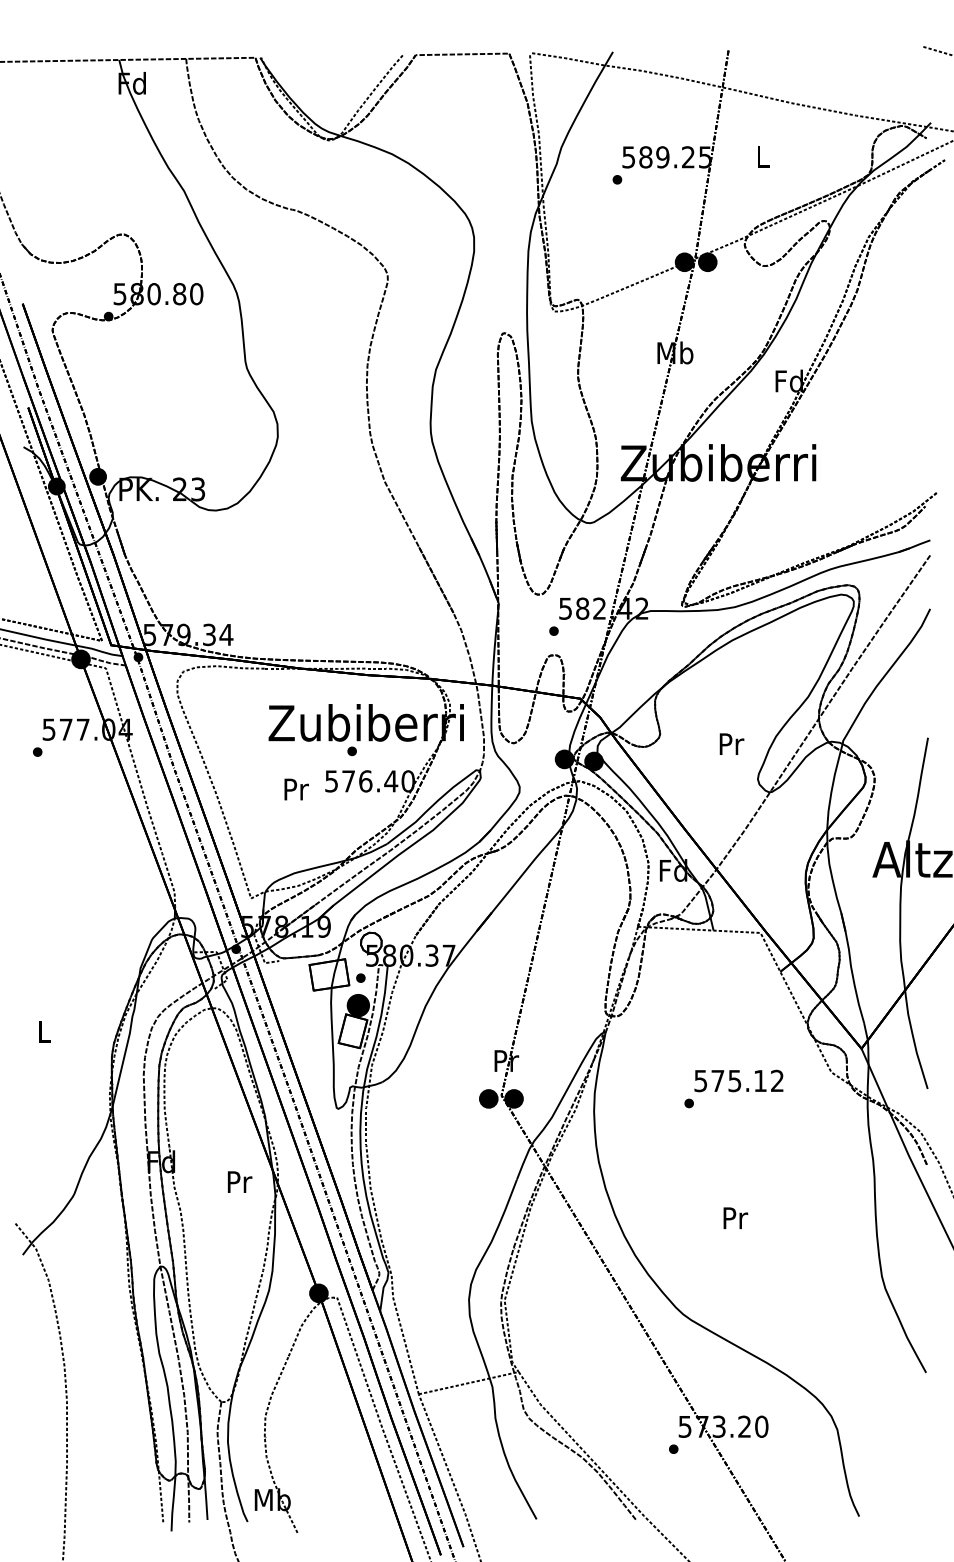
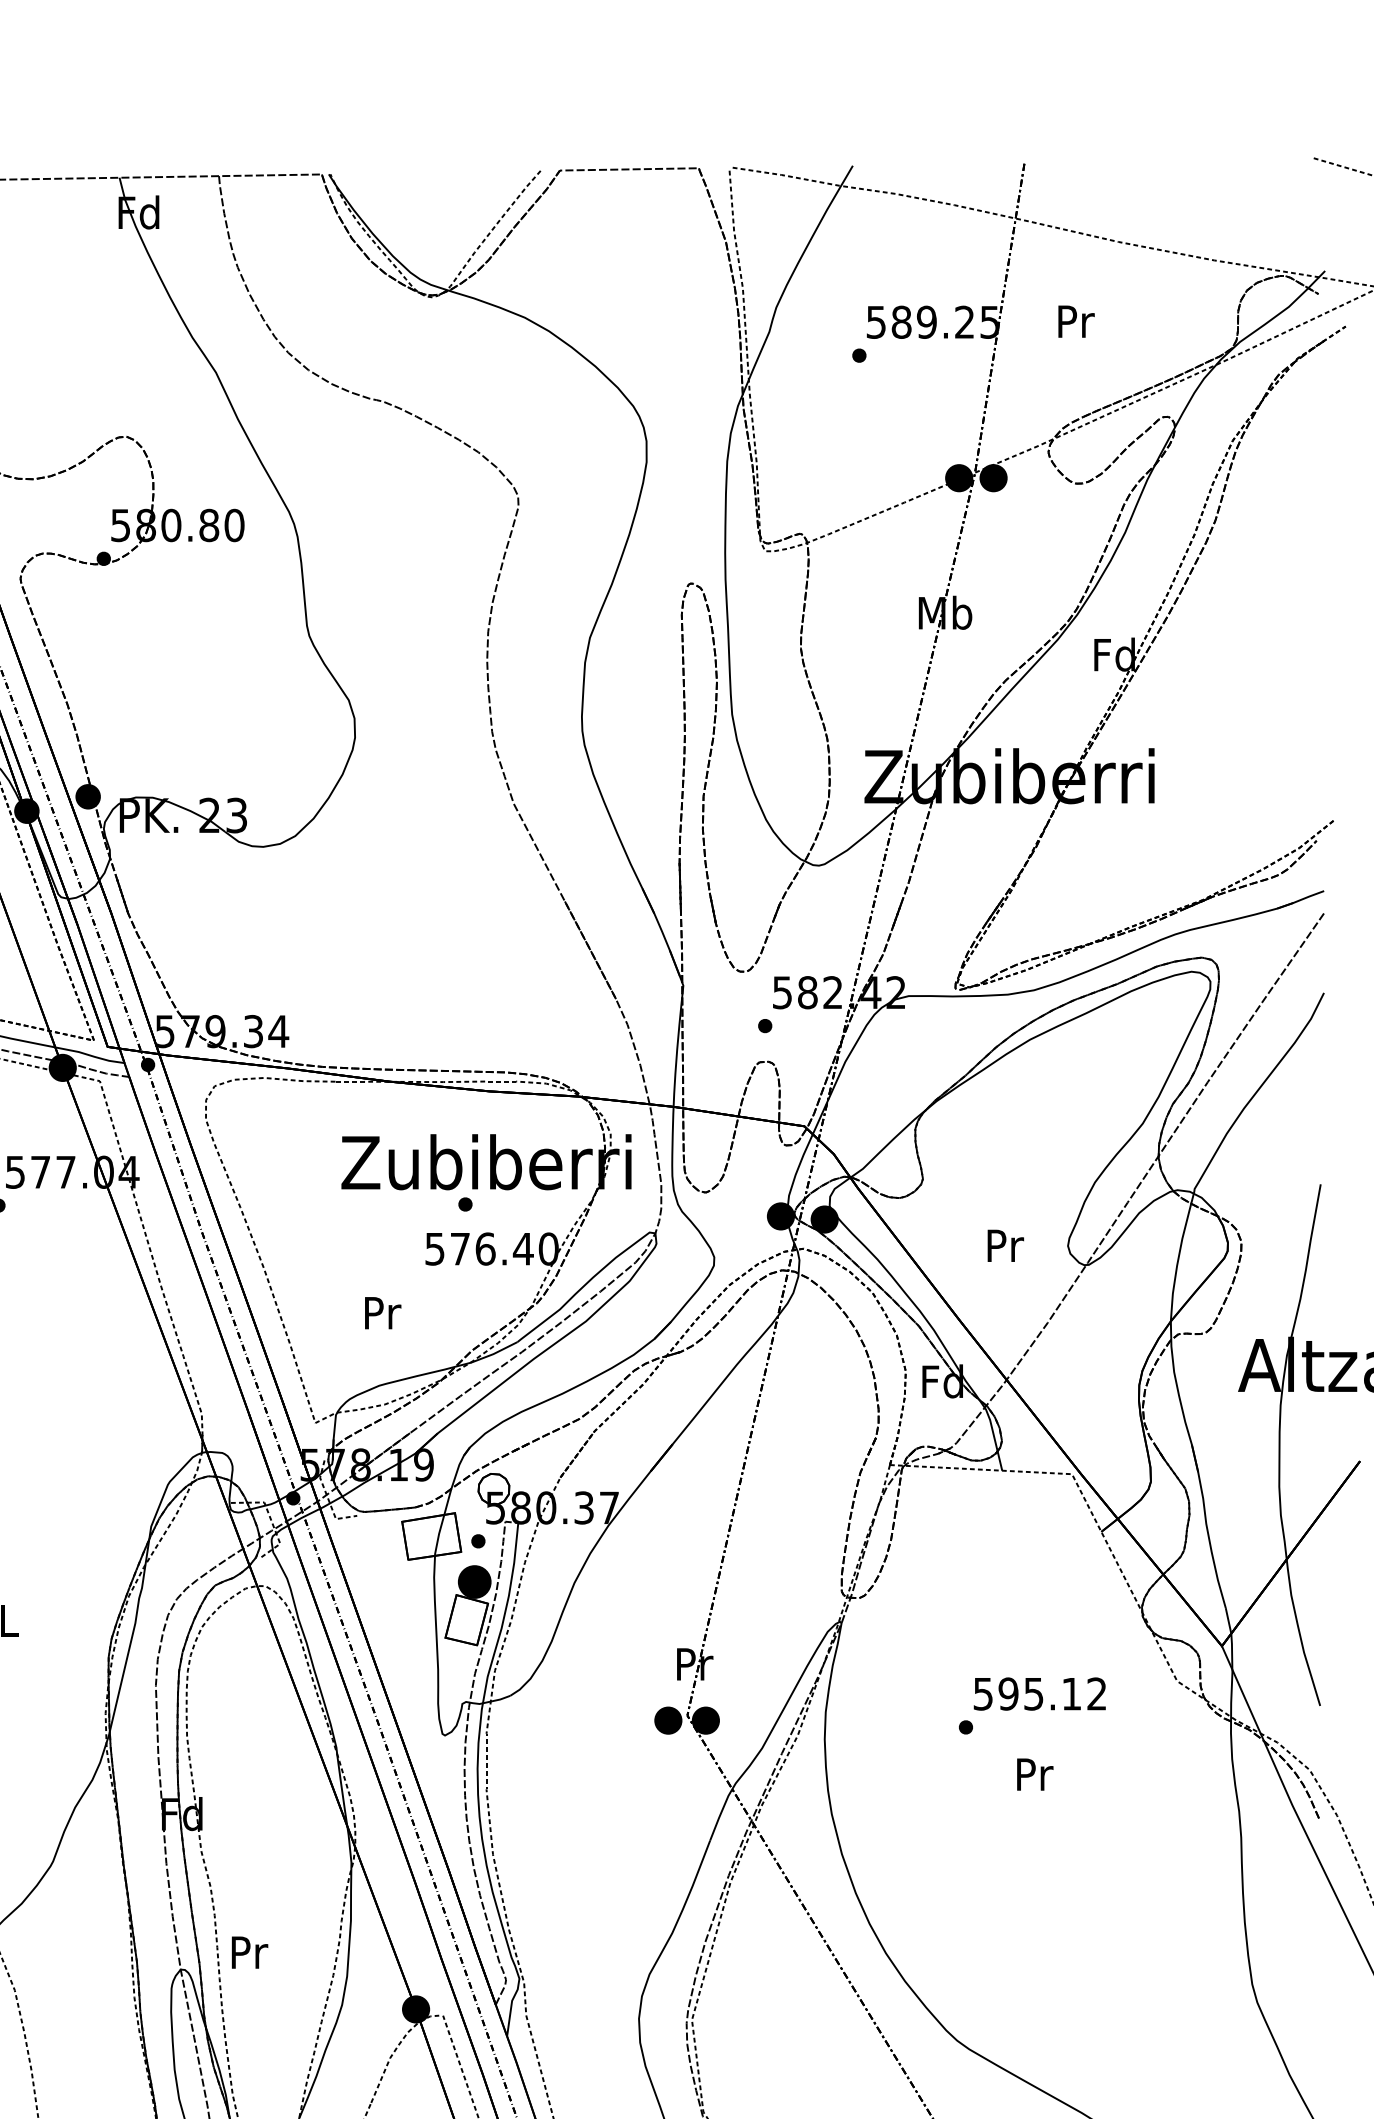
text: (763, 156) -> (1076, 321), L -> Pr
text: (731, 743) -> (1005, 1244), moved
text: (296, 789) -> (382, 1313), moved
text: (717, 1080) -> (1008, 1693), 575.12 -> 595.12
text: (240, 1181) -> (250, 1951), moved
text: (735, 1217) -> (1034, 1773), moved

